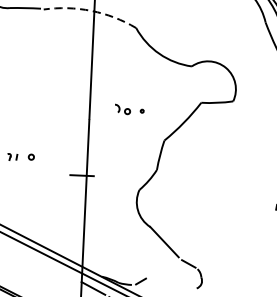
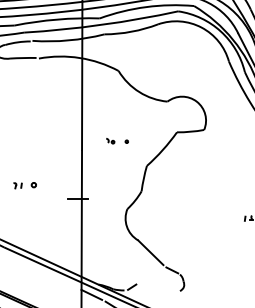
arc: (91, 11) -> (79, 58), dashed -> solid
part: (123, 110) -> (110, 141), size x0.62

